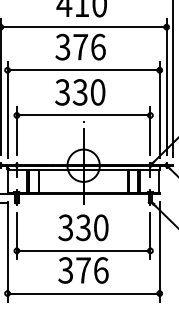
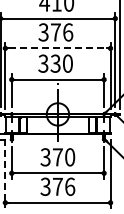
line: (84, 70) -> (58, 48), solid -> dashed
text: (82, 228) -> (57, 157), 330 -> 370
line: (7, 252) -> (5, 174), solid -> dashed

